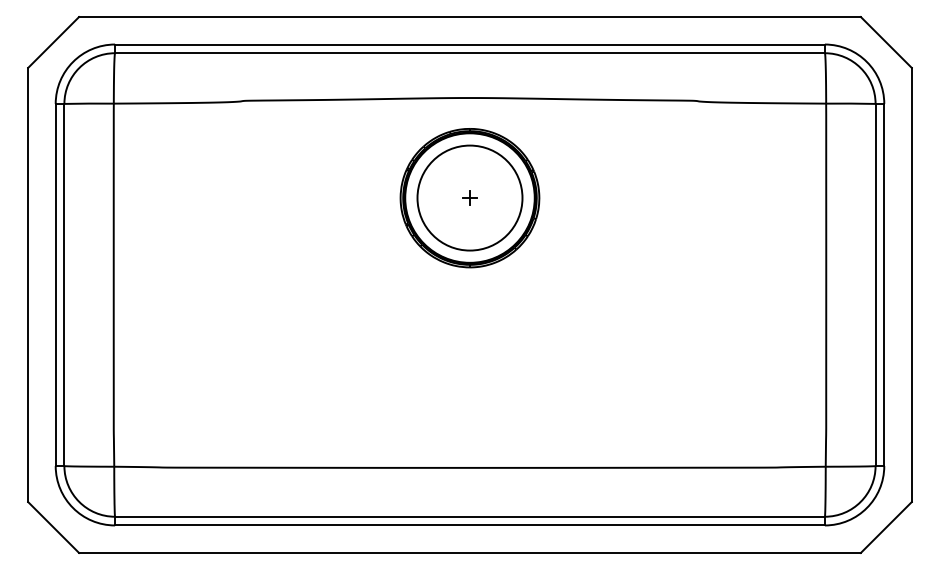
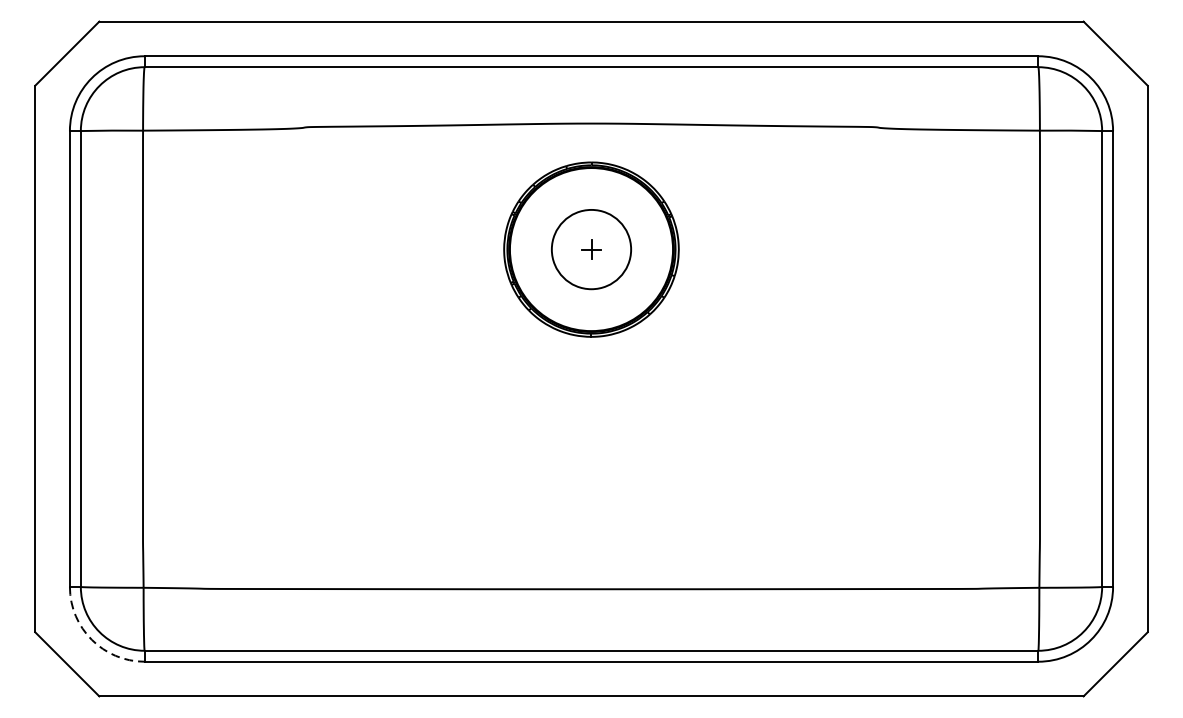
circle: (469, 197) -> (590, 248), size x0.6
arc: (73, 508) -> (92, 640), solid -> dashed

